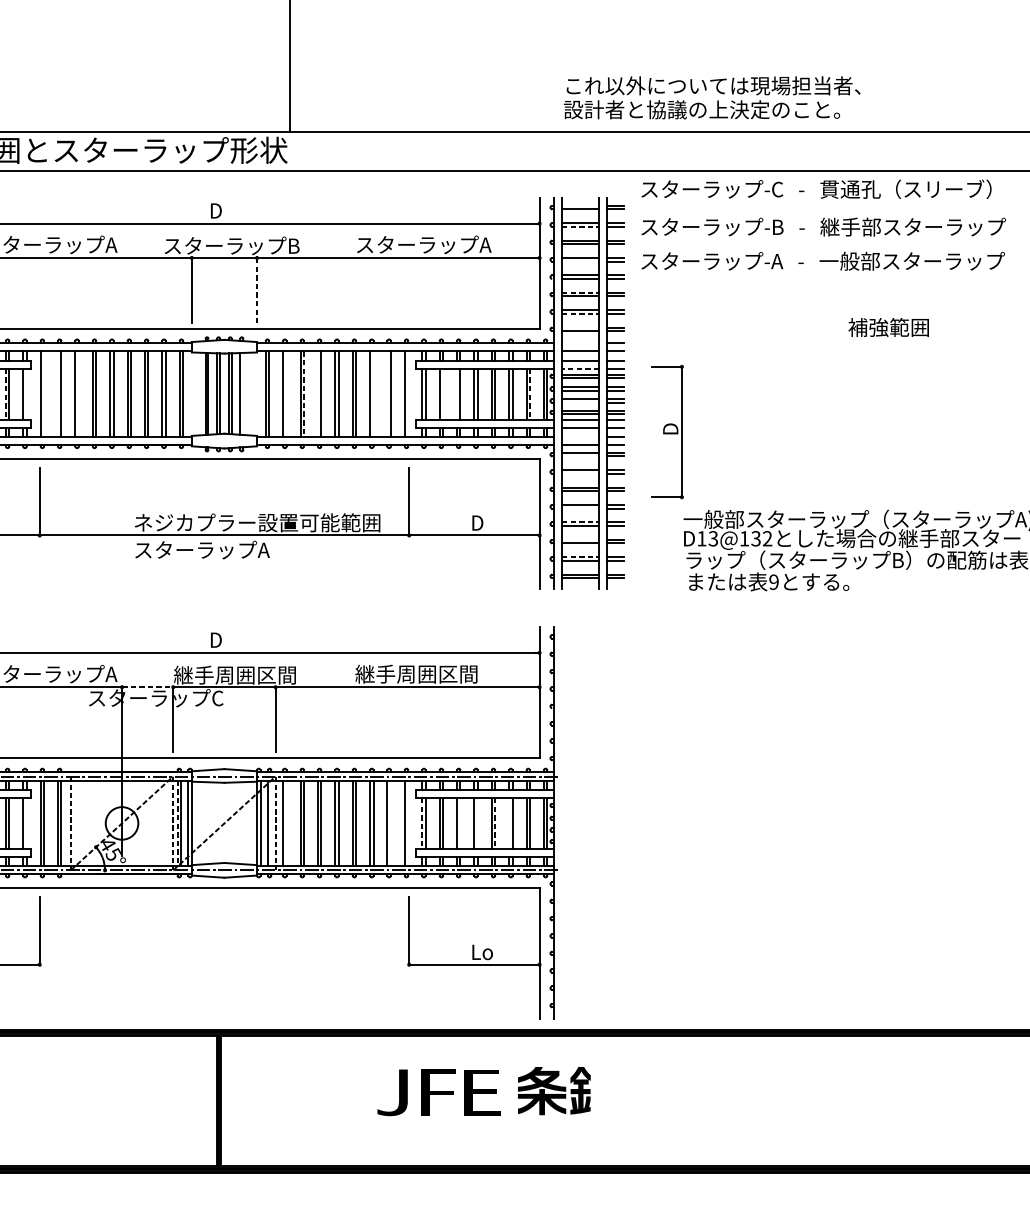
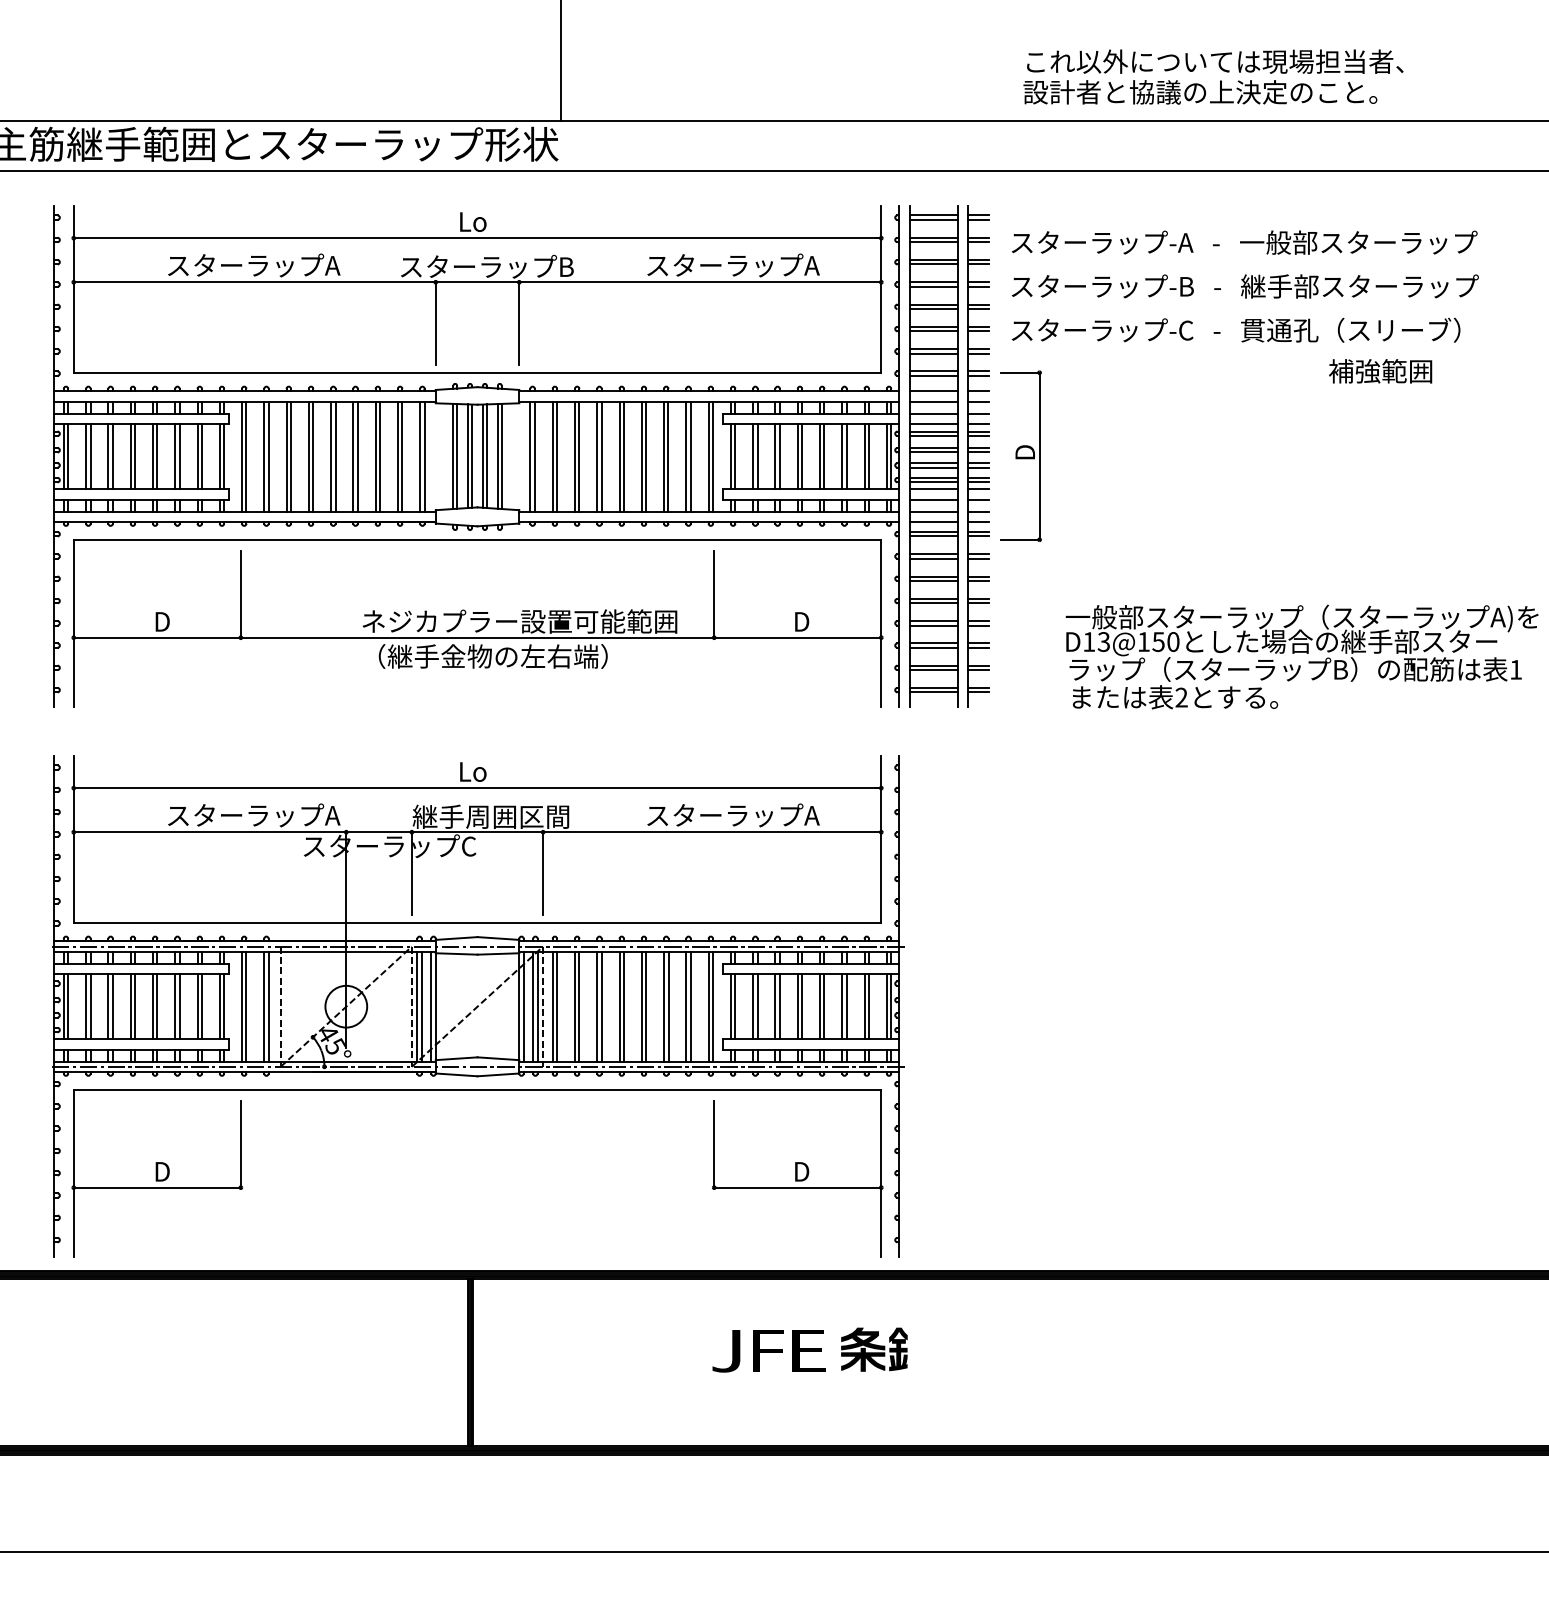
text: (712, 97) -> (1213, 76), moved
text: (816, 188) -> (1235, 329), moved
line: (580, 205) -> (933, 215), added
text: (222, 210) -> (474, 221), D -> Lo
line: (580, 226) -> (933, 242), dashed -> solid
text: (888, 226) -> (1328, 242), スターラップ-B   -   継手部スターラップ -> スターラップ-A   -   一般部スターラップ
line: (580, 261) -> (933, 286), added
text: (888, 261) -> (1328, 286), スターラップ-A   -   一般部スターラップ -> スターラップ-B   -   継手部スターラップ
line: (257, 290) -> (519, 324), dashed -> solid
line: (580, 292) -> (933, 326), dashed -> solid
line: (580, 313) -> (933, 353), dashed -> solid
line: (580, 327) -> (933, 371), added
text: (888, 327) -> (1380, 371), moved
line: (580, 343) -> (933, 391), added
line: (580, 369) -> (933, 424), dashed -> solid
line: (5, 393) -> (197, 456), dashed -> solid
line: (26, 393) -> (224, 456), added
line: (44, 393) -> (246, 456), added
line: (58, 393) -> (264, 456), added
line: (79, 393) -> (291, 456), added
line: (243, 393) -> (501, 456), added
line: (286, 393) -> (557, 456), added
line: (304, 393) -> (579, 456), dashed -> solid
line: (318, 393) -> (597, 456), added
line: (373, 393) -> (668, 456), added
line: (387, 393) -> (686, 456), added
line: (408, 393) -> (713, 456), added
line: (442, 393) -> (757, 456), added
line: (457, 393) -> (775, 456), added
line: (530, 393) -> (869, 456), dashed -> solid
line: (580, 402) -> (933, 467), added
part: (666, 431) -> (1020, 455), moved
line: (580, 436) -> (933, 511), added
line: (580, 456) -> (933, 536), added
line: (580, 473) -> (933, 558), added
line: (580, 508) -> (933, 603), added
line: (580, 522) -> (933, 621), dashed -> solid
text: (762, 538) -> (1166, 641), D13@132 -> D13@150
line: (580, 539) -> (933, 643), added
text: (230, 550) -> (485, 656), スターラップA -> （継手金物の左右端）
line: (580, 557) -> (933, 665), dashed -> solid
text: (773, 582) -> (1181, 697), 9 -> 2
text: (222, 639) -> (474, 771), D -> Lo
text: (423, 674) -> (732, 815), 継手周囲区間 -> スターラップA
line: (147, 687) -> (379, 832), dashed -> solid
line: (26, 823) -> (224, 1006), added
line: (177, 823) -> (417, 1006), dashed -> solid
line: (271, 823) -> (537, 1006), added
line: (286, 823) -> (557, 1006), added
line: (390, 823) -> (690, 1006), added
line: (408, 823) -> (713, 1006), added
line: (421, 823) -> (730, 1006), dashed -> solid
line: (460, 823) -> (779, 1006), added
line: (478, 823) -> (802, 1006), added
line: (495, 823) -> (824, 1006), dashed -> solid
line: (509, 823) -> (842, 1006), added
text: (483, 952) -> (809, 1171), Lo -> D
part: (483, 1090) -> (809, 1349), size x0.71

